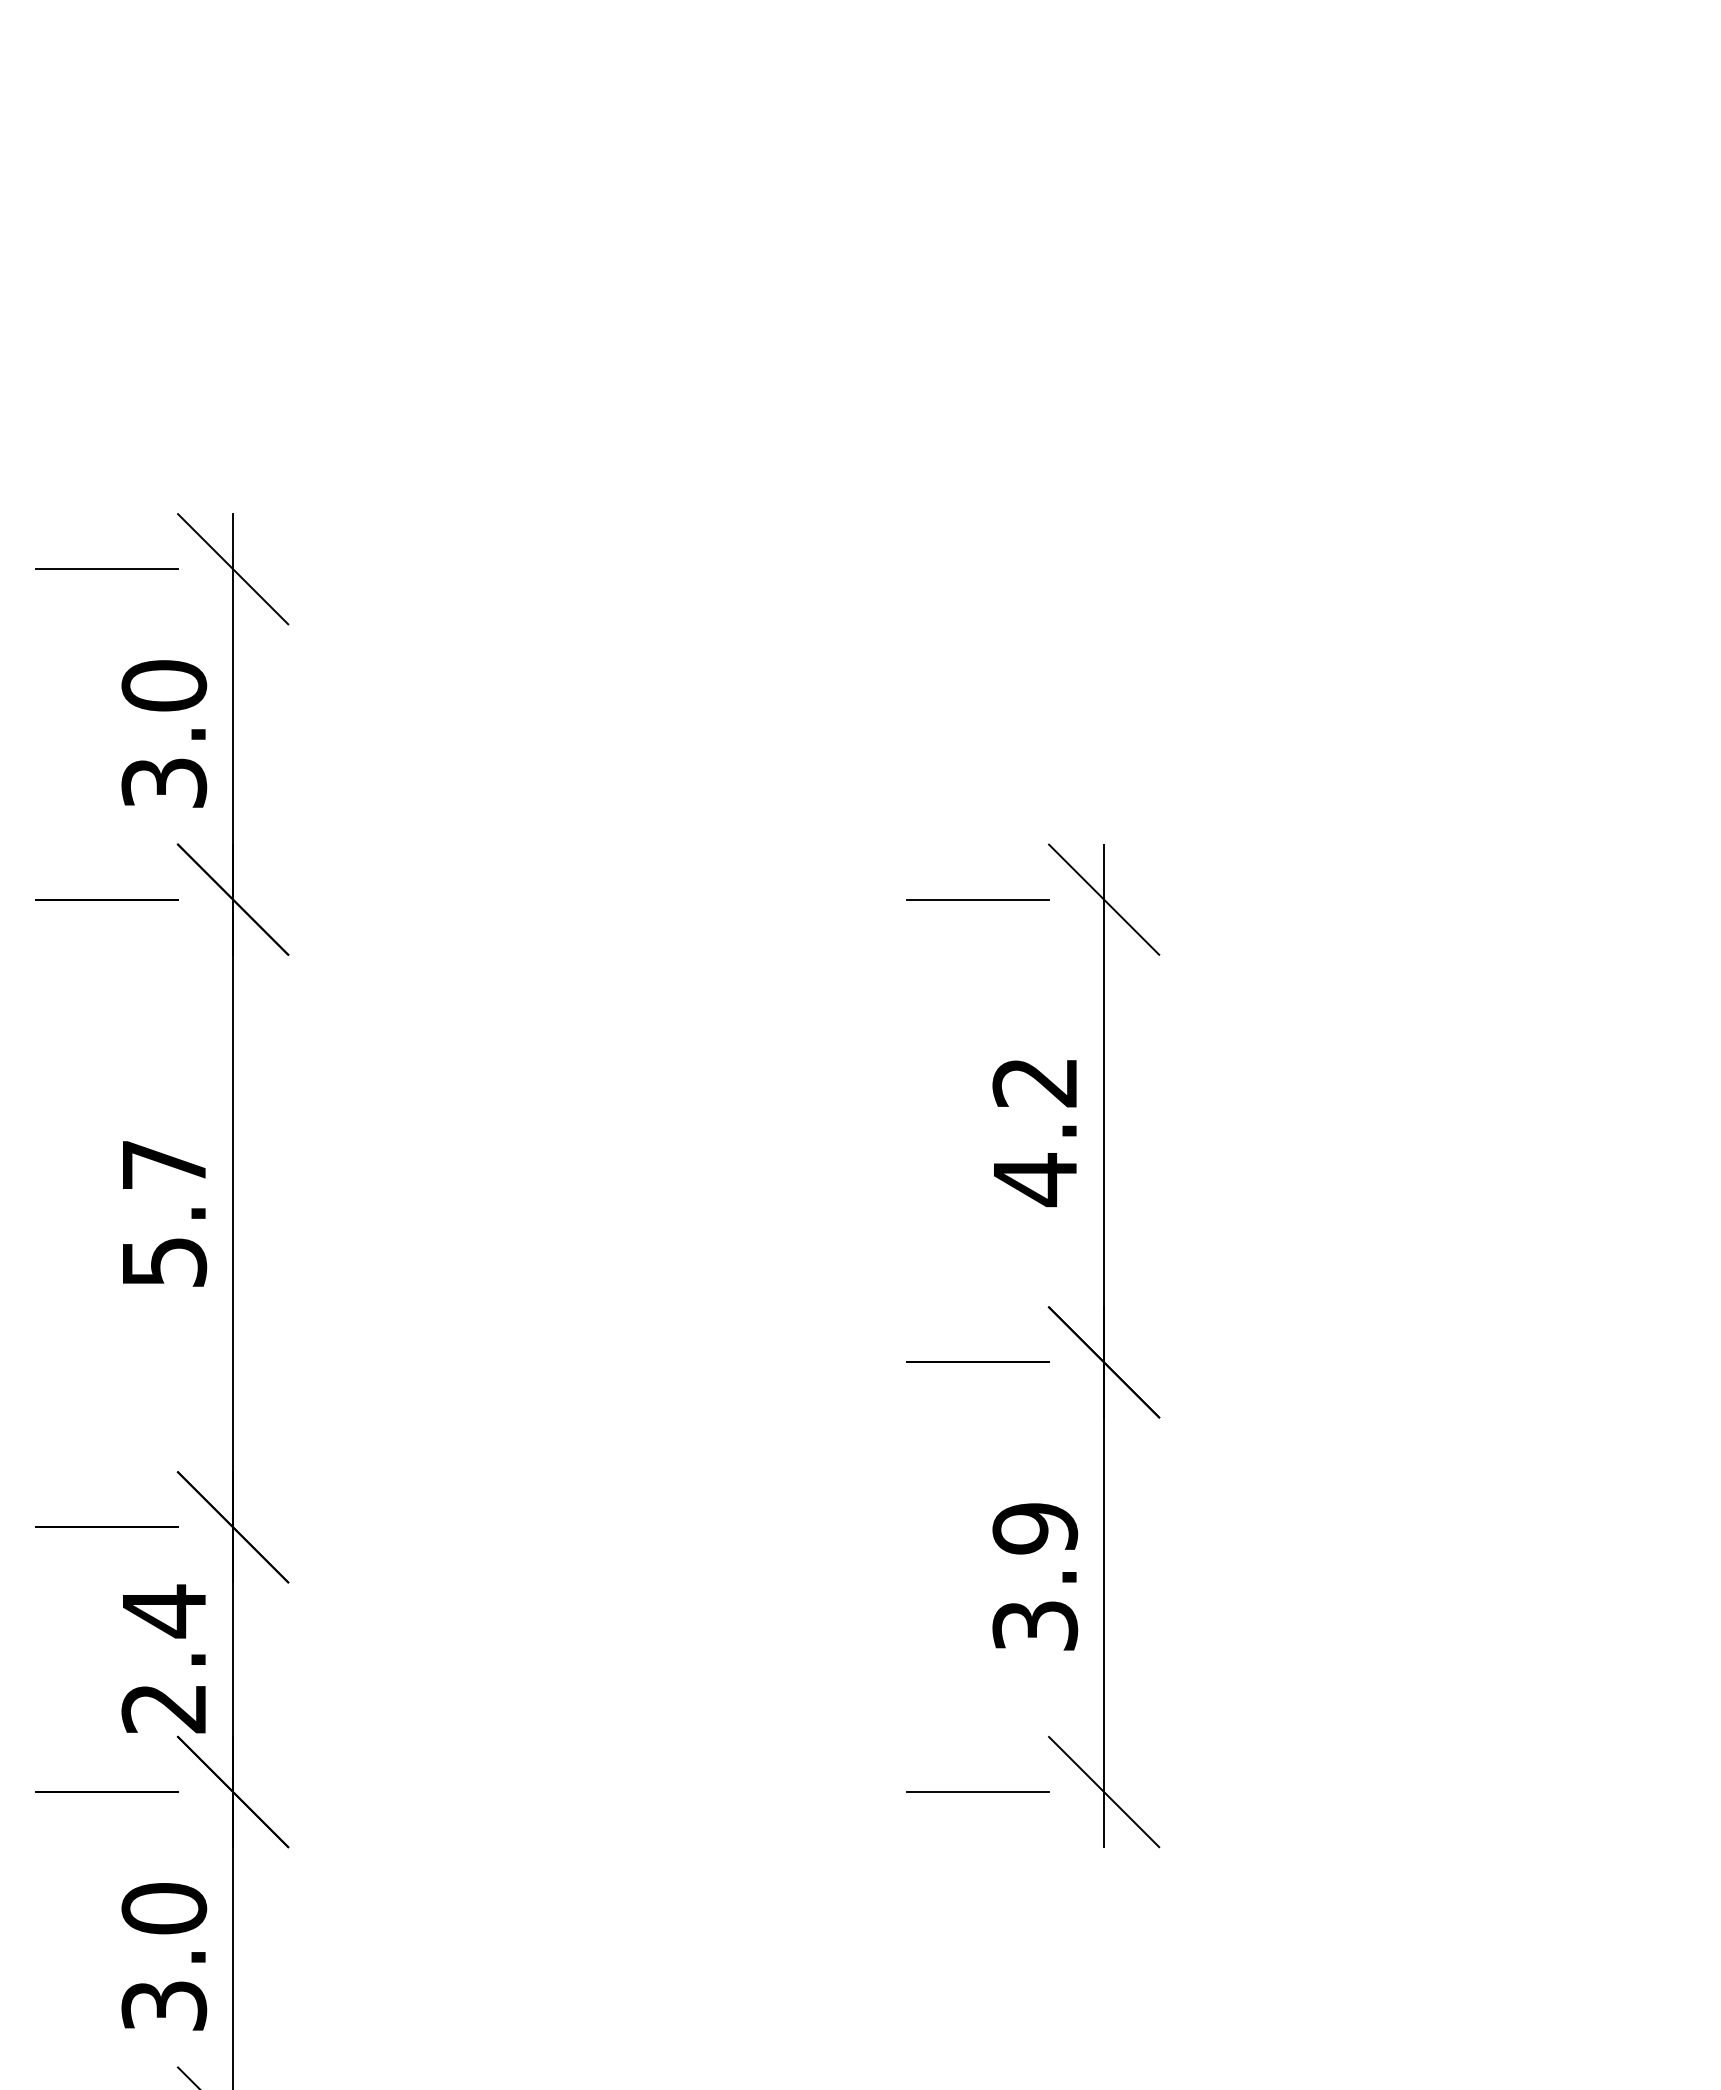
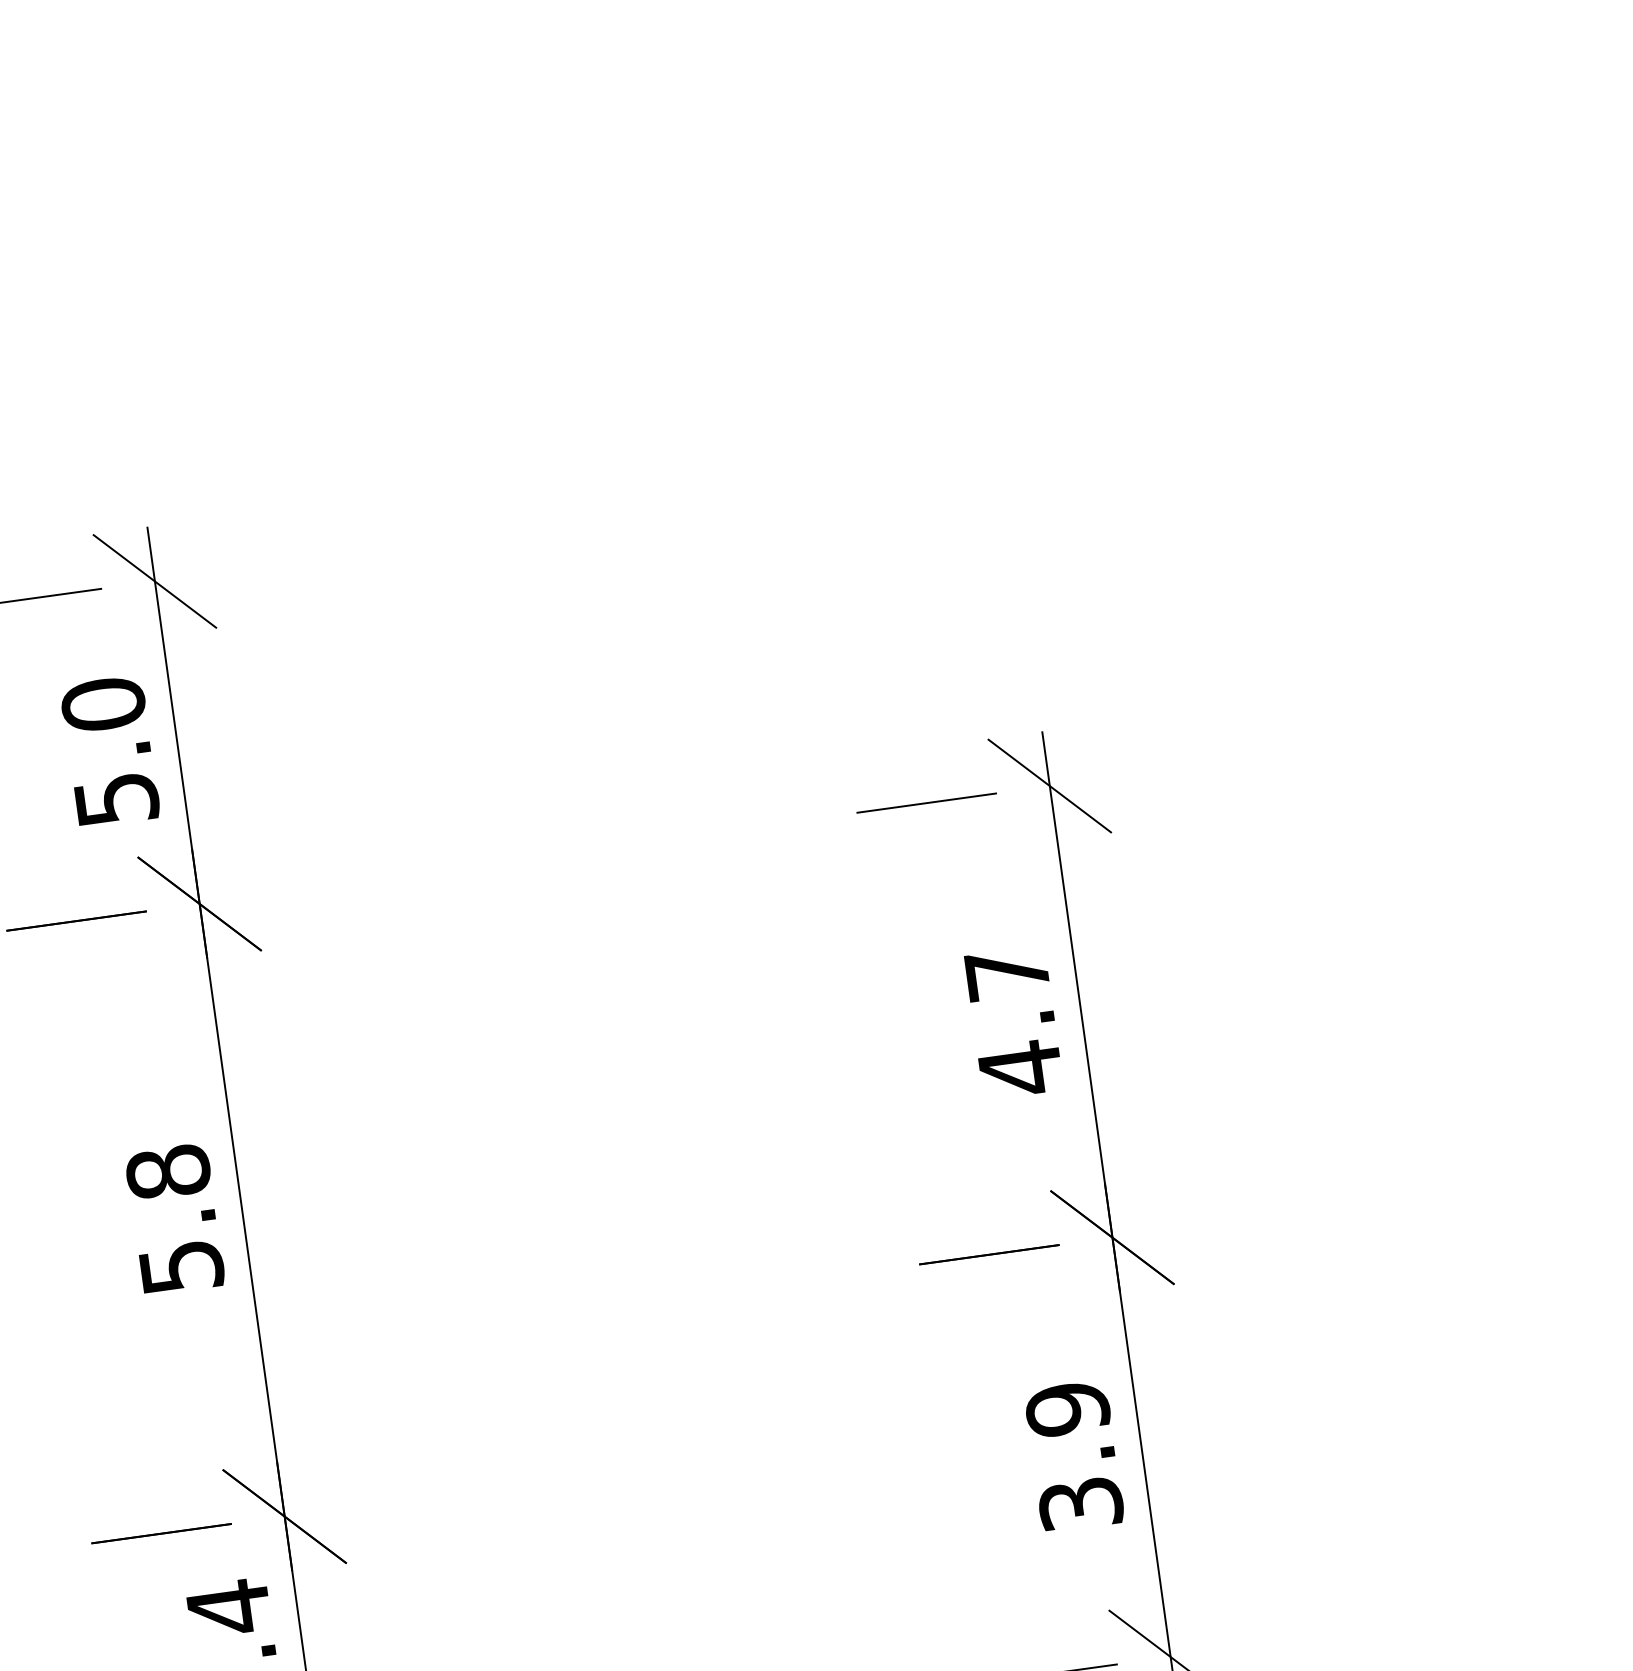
text: (163, 782) -> (115, 799), 3.0 -> 5.0
text: (1034, 1082) -> (1006, 973), 4.2 -> 4.7
text: (164, 1164) -> (168, 1171), 5.7 -> 5.8

